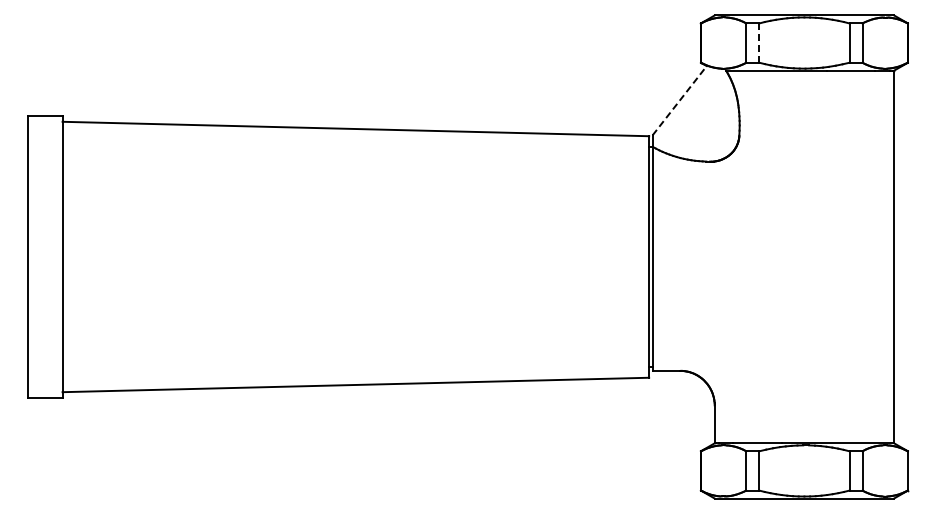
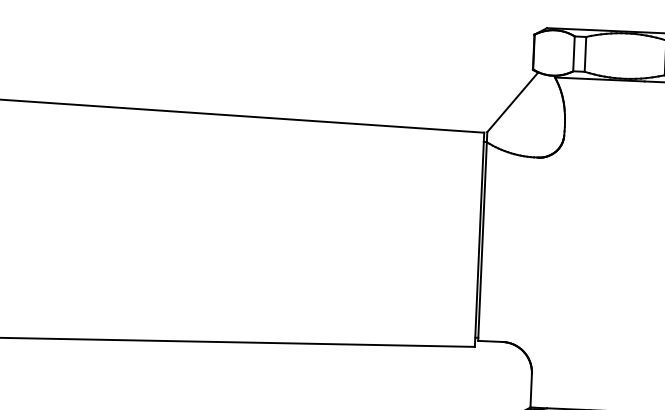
line: (759, 43) -> (585, 54), dashed -> solid
line: (679, 100) -> (512, 102), dashed -> solid

